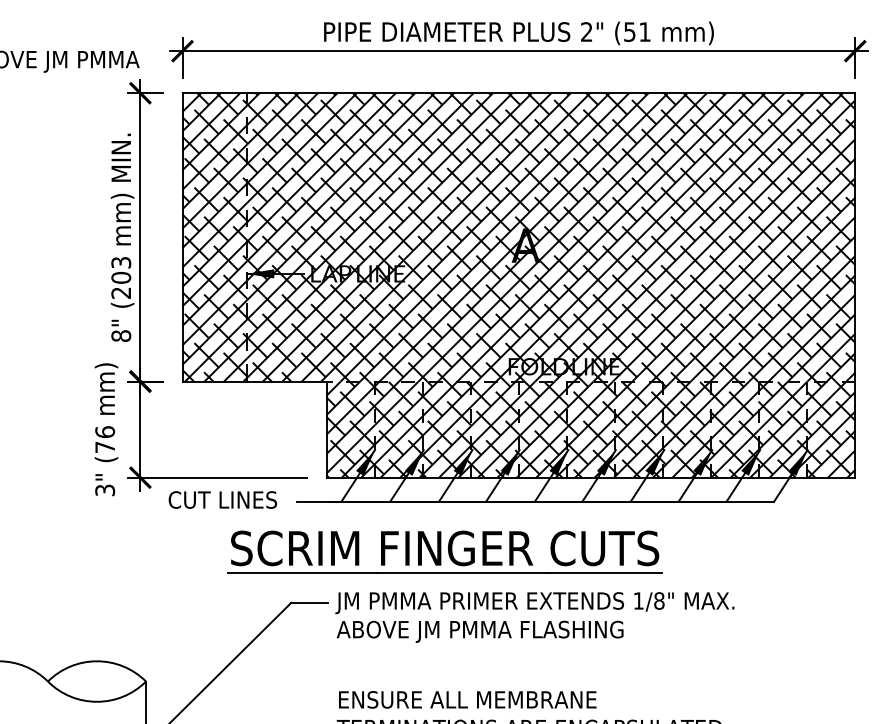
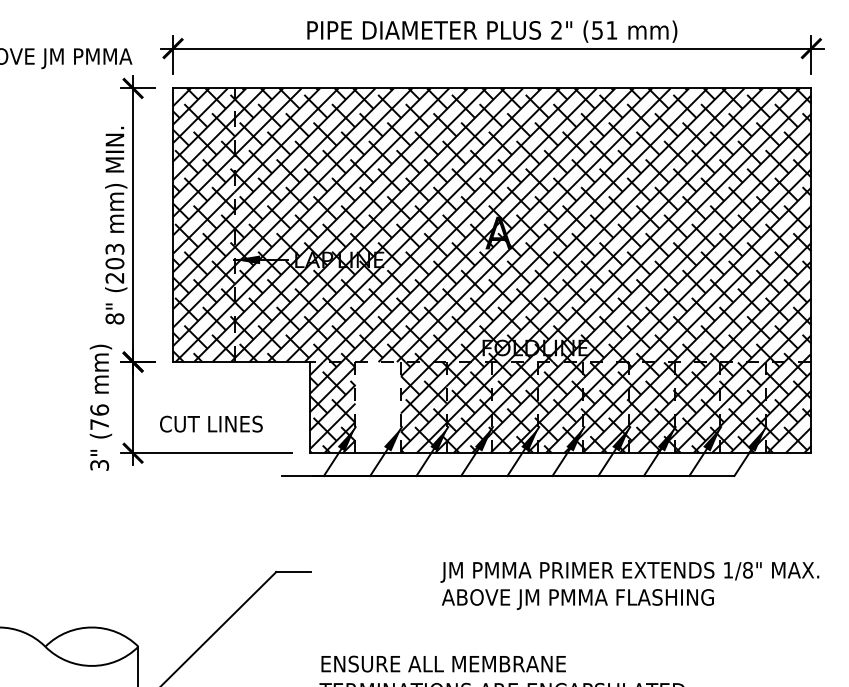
hatch: (398, 429) -> (378, 407), removed
text: (222, 499) -> (210, 423), moved
part: (444, 551) -> (421, 523), removed
text: (534, 617) -> (629, 585), moved

